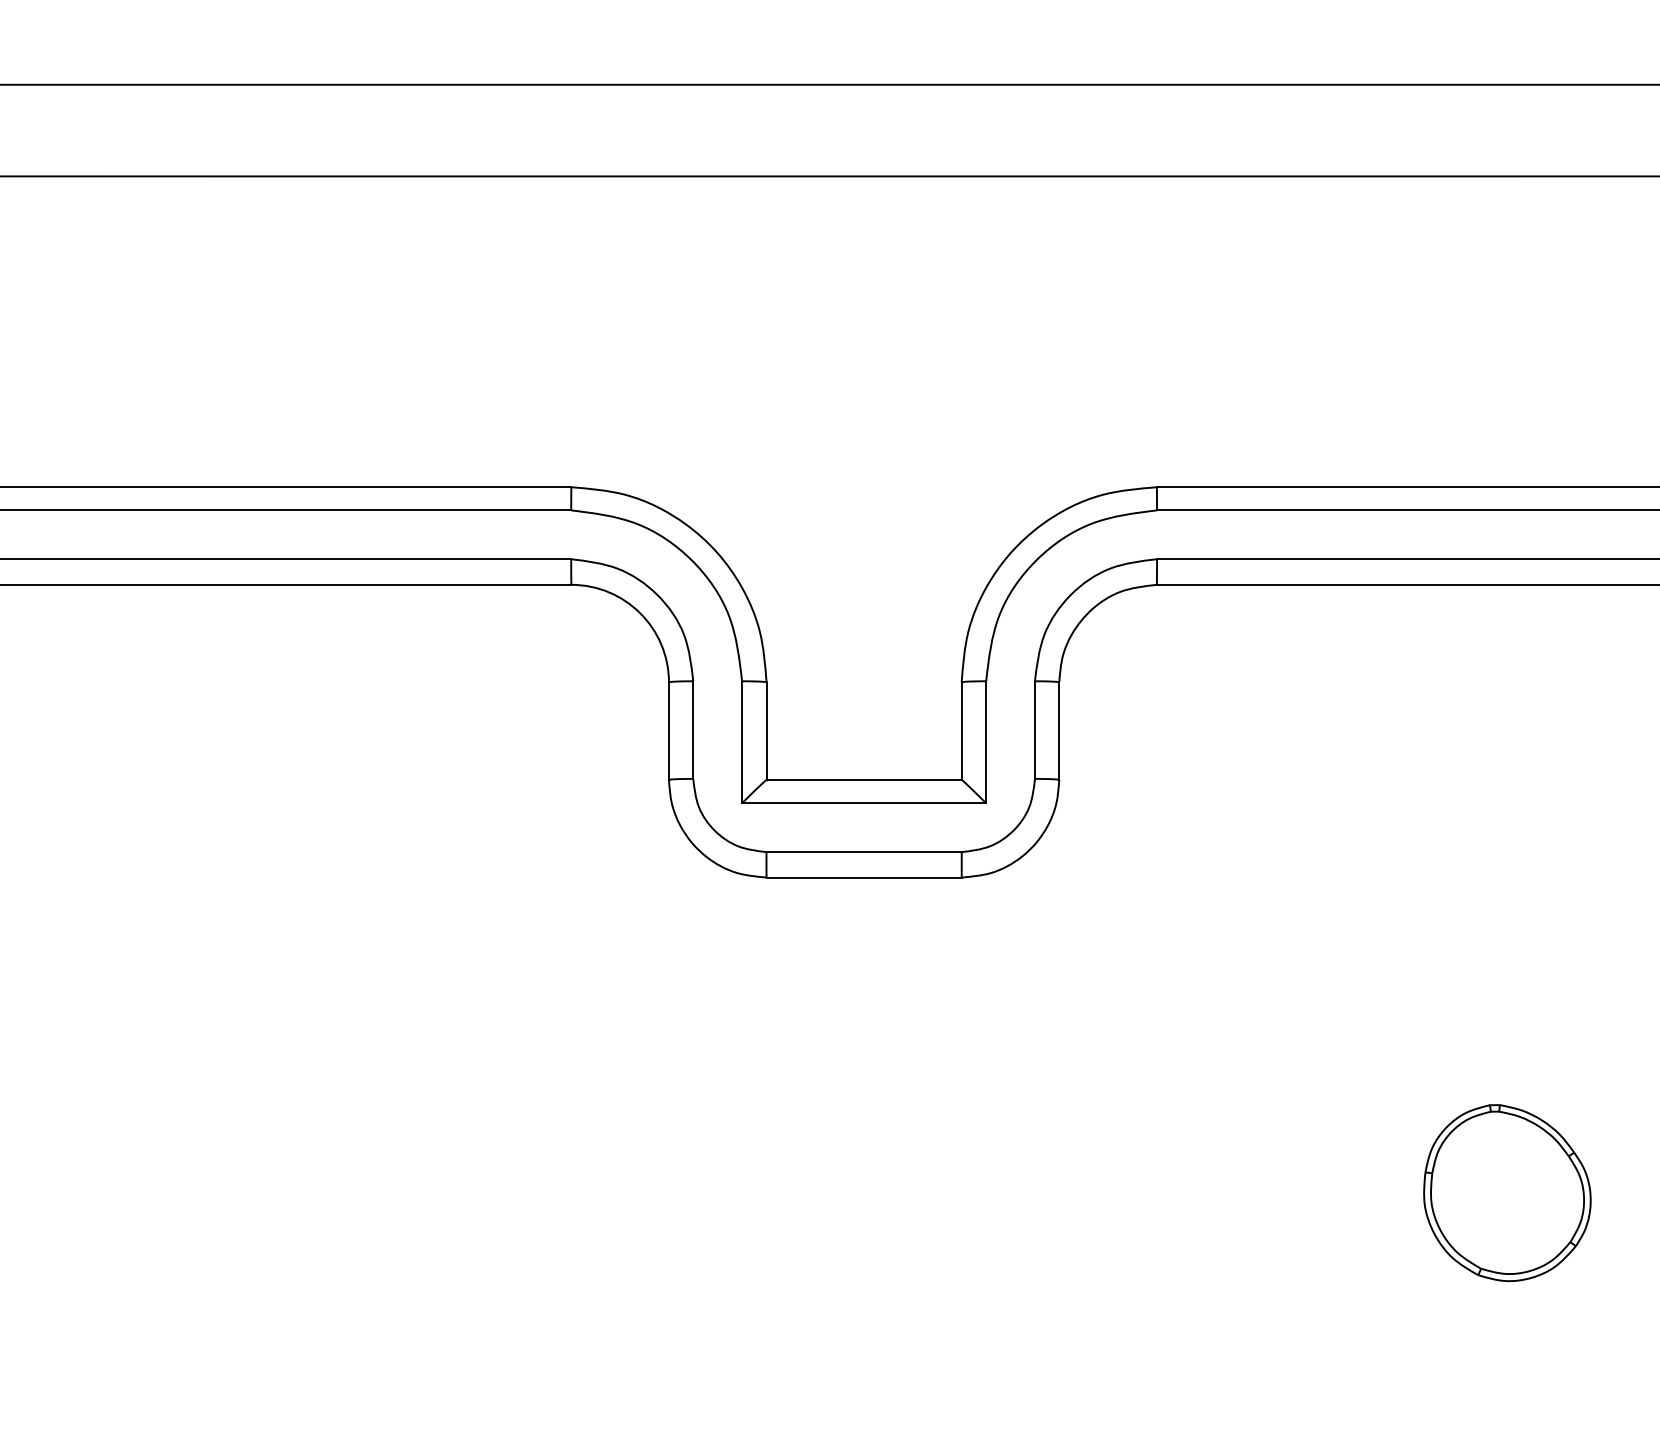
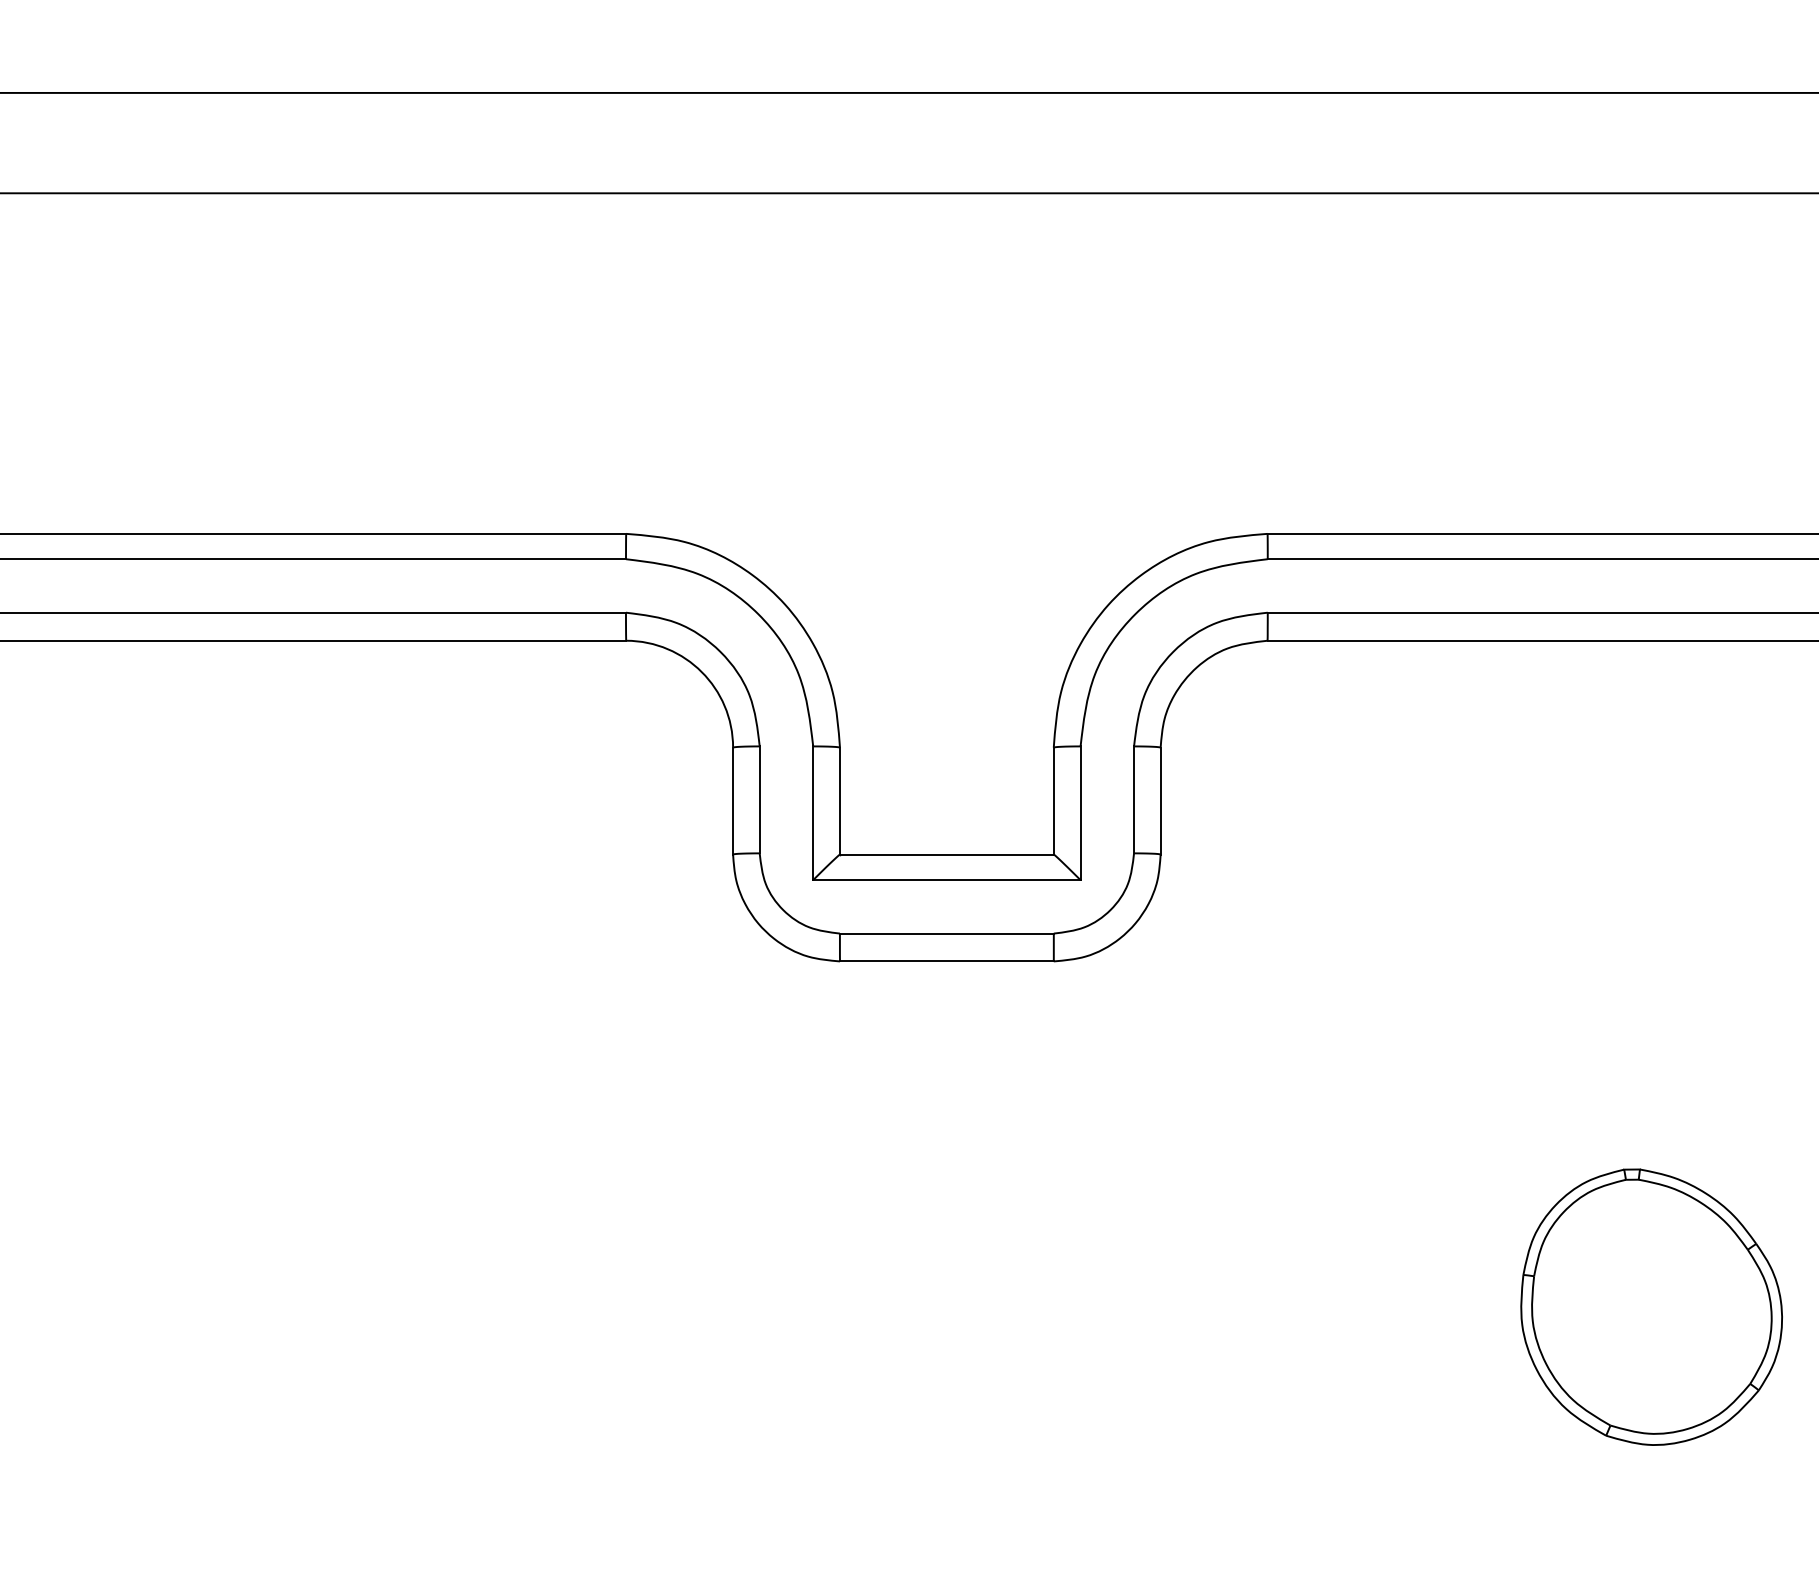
part: (1507, 1192) -> (1651, 1306), size x1.43

